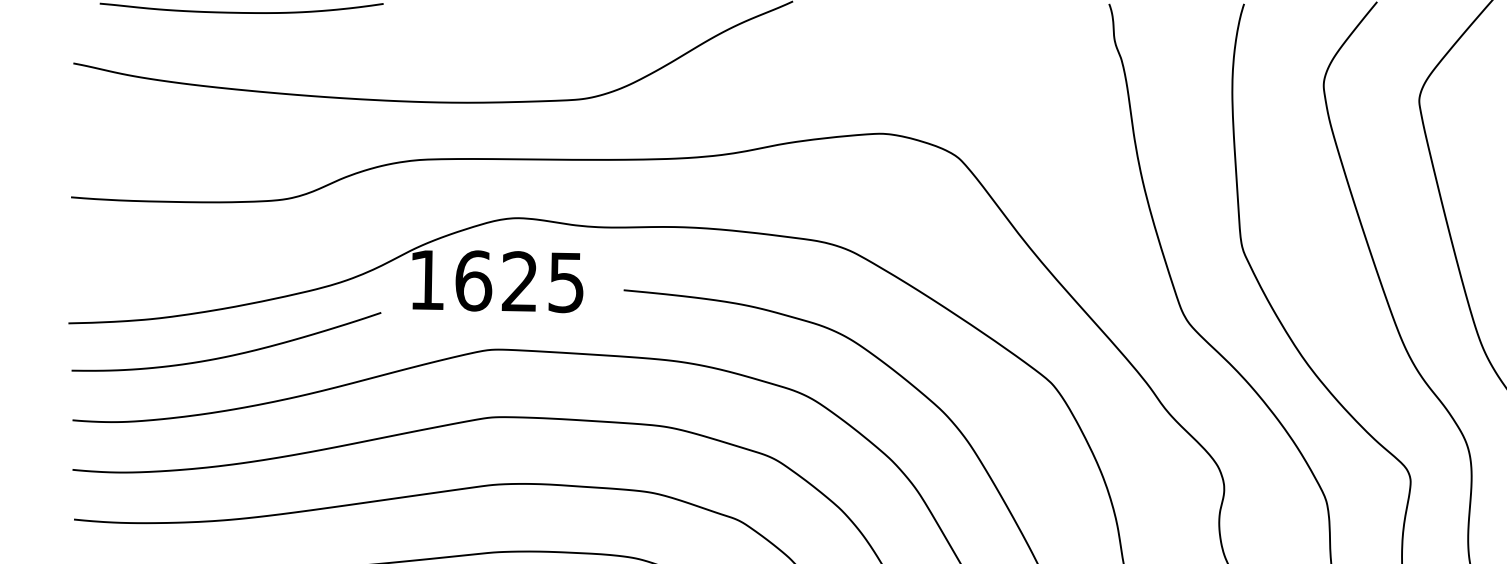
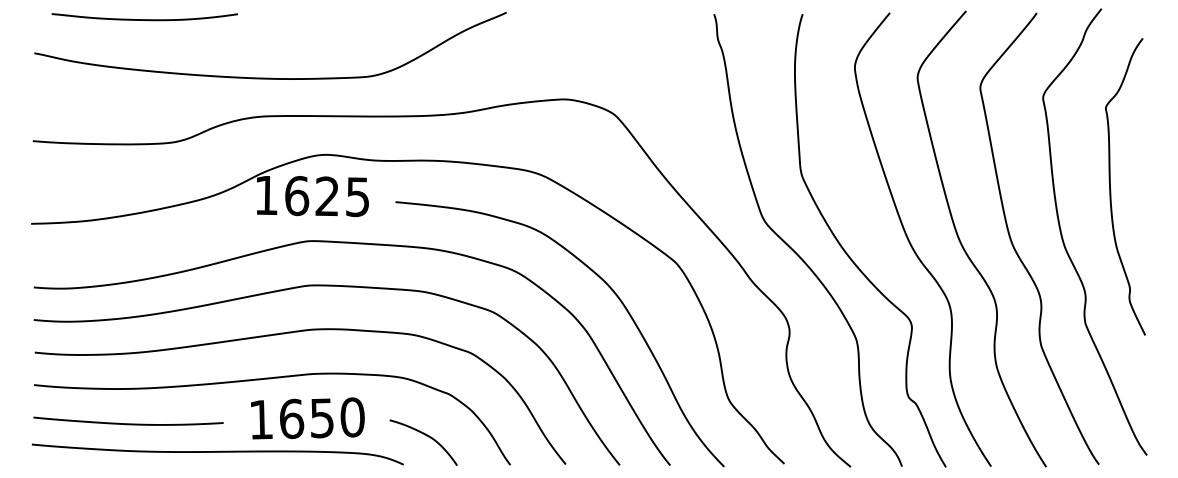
curve: (227, 354) -> (135, 244), removed

